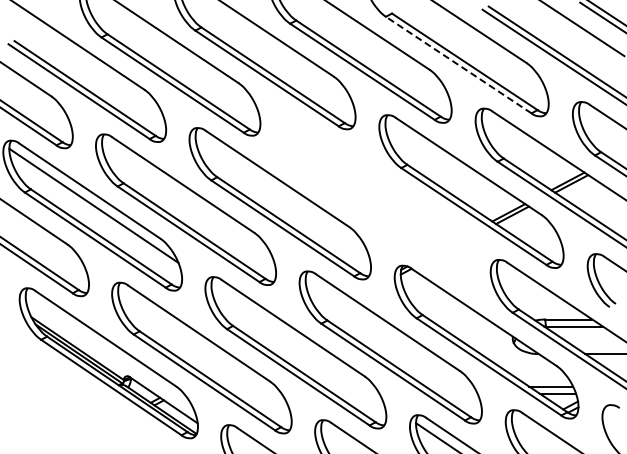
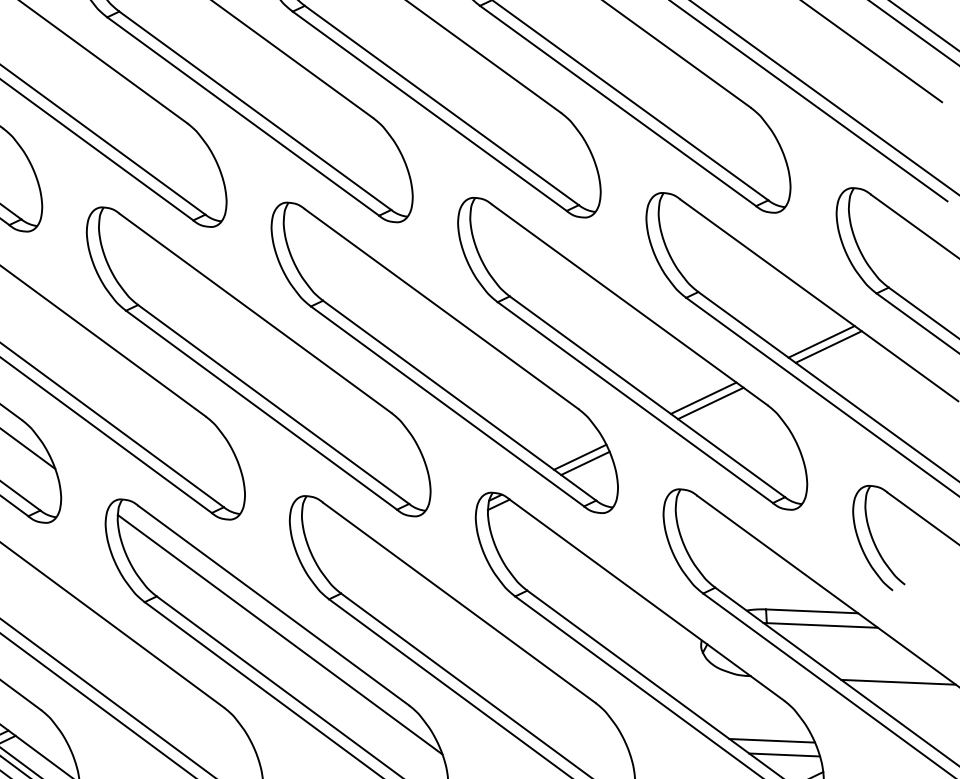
line: (458, 64) -> (617, 104), dashed -> solid
part: (375, 197) -> (444, 357), added
line: (296, 342) -> (278, 633), added

